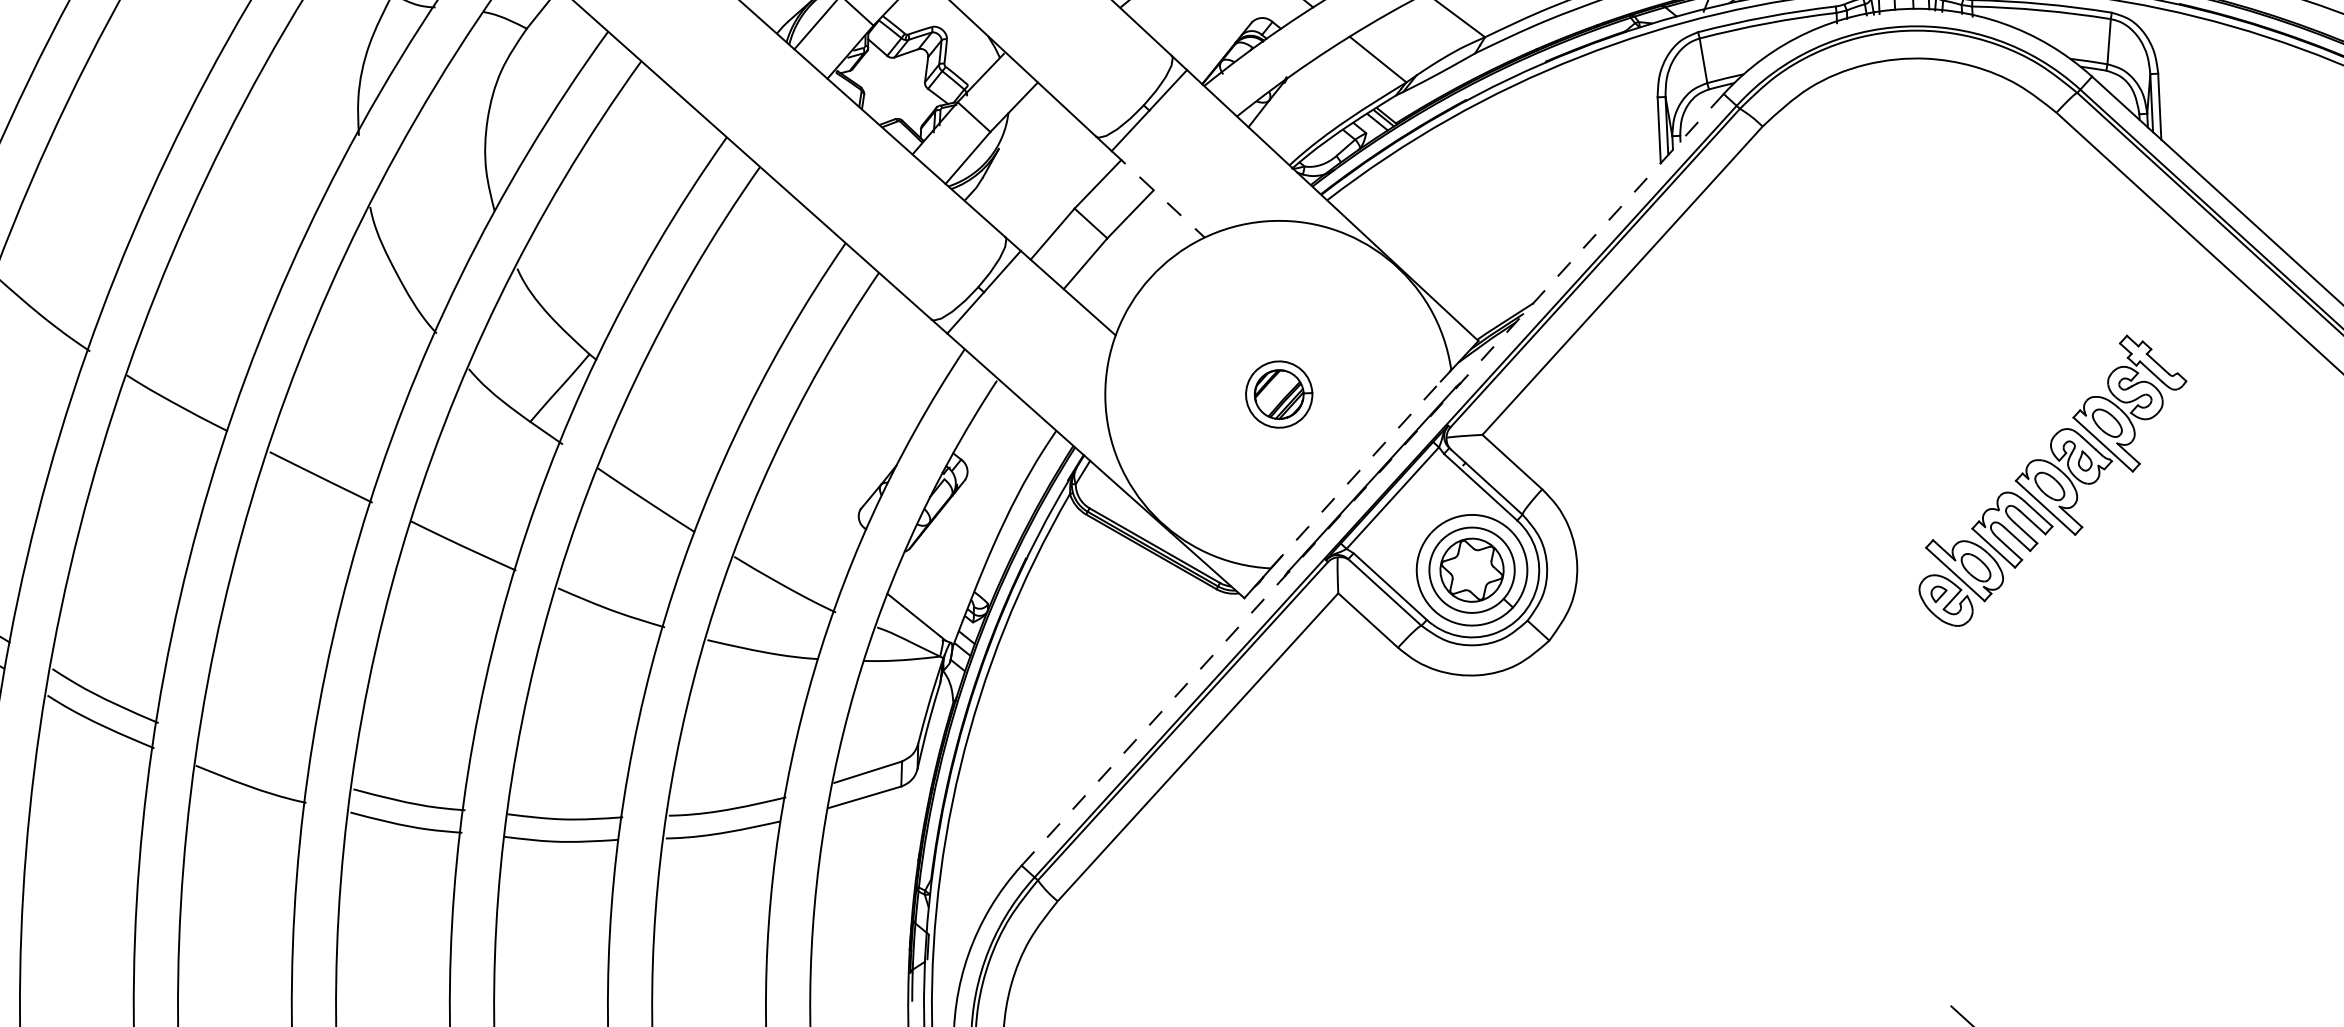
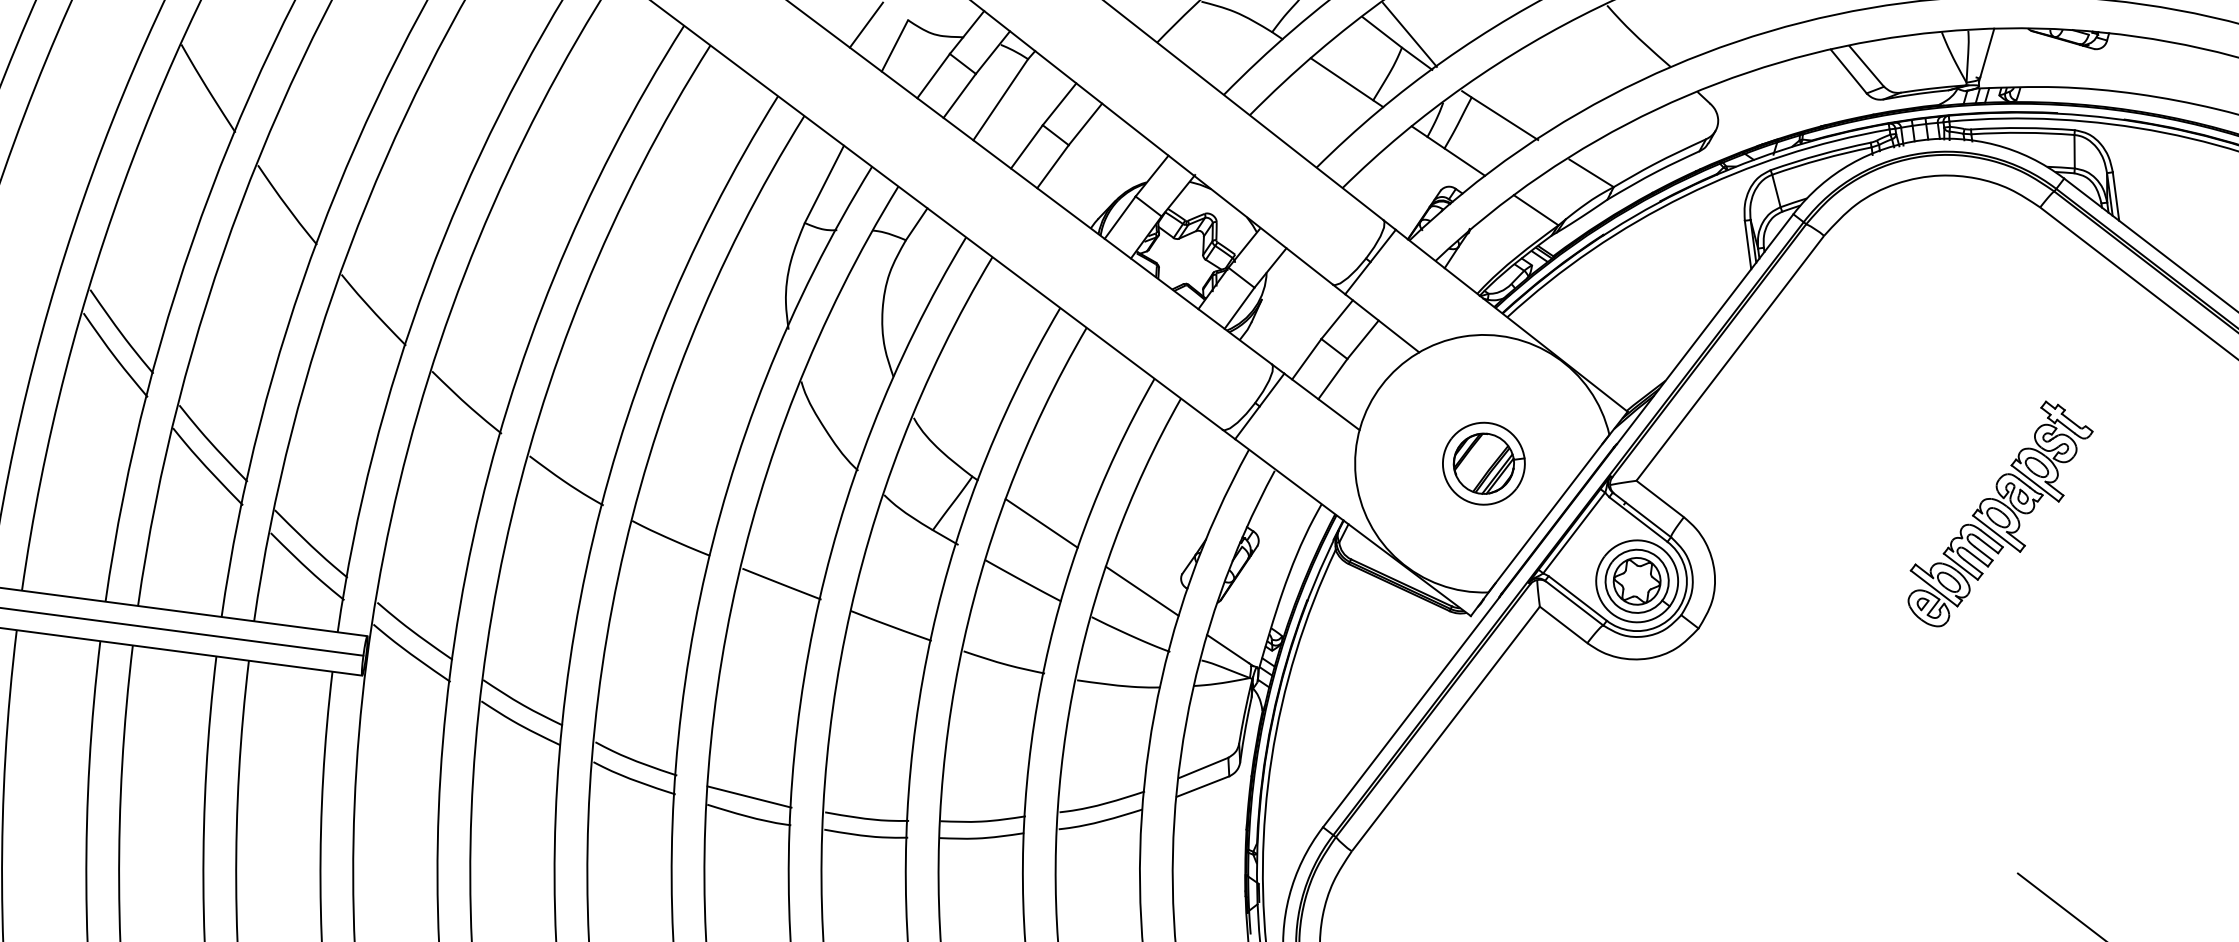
line: (1158, 194) -> (1382, 323), dashed -> solid
part: (1278, 394) -> (1483, 463), size x1.67
line: (677, 425) -> (1041, 523), added
line: (1361, 469) -> (1549, 513), dashed -> solid
line: (1371, 480) -> (1557, 521), dashed -> solid
part: (2053, 481) -> (2000, 513), moved
line: (804, 526) -> (1141, 590), added
line: (253, 759) -> (749, 796), added

